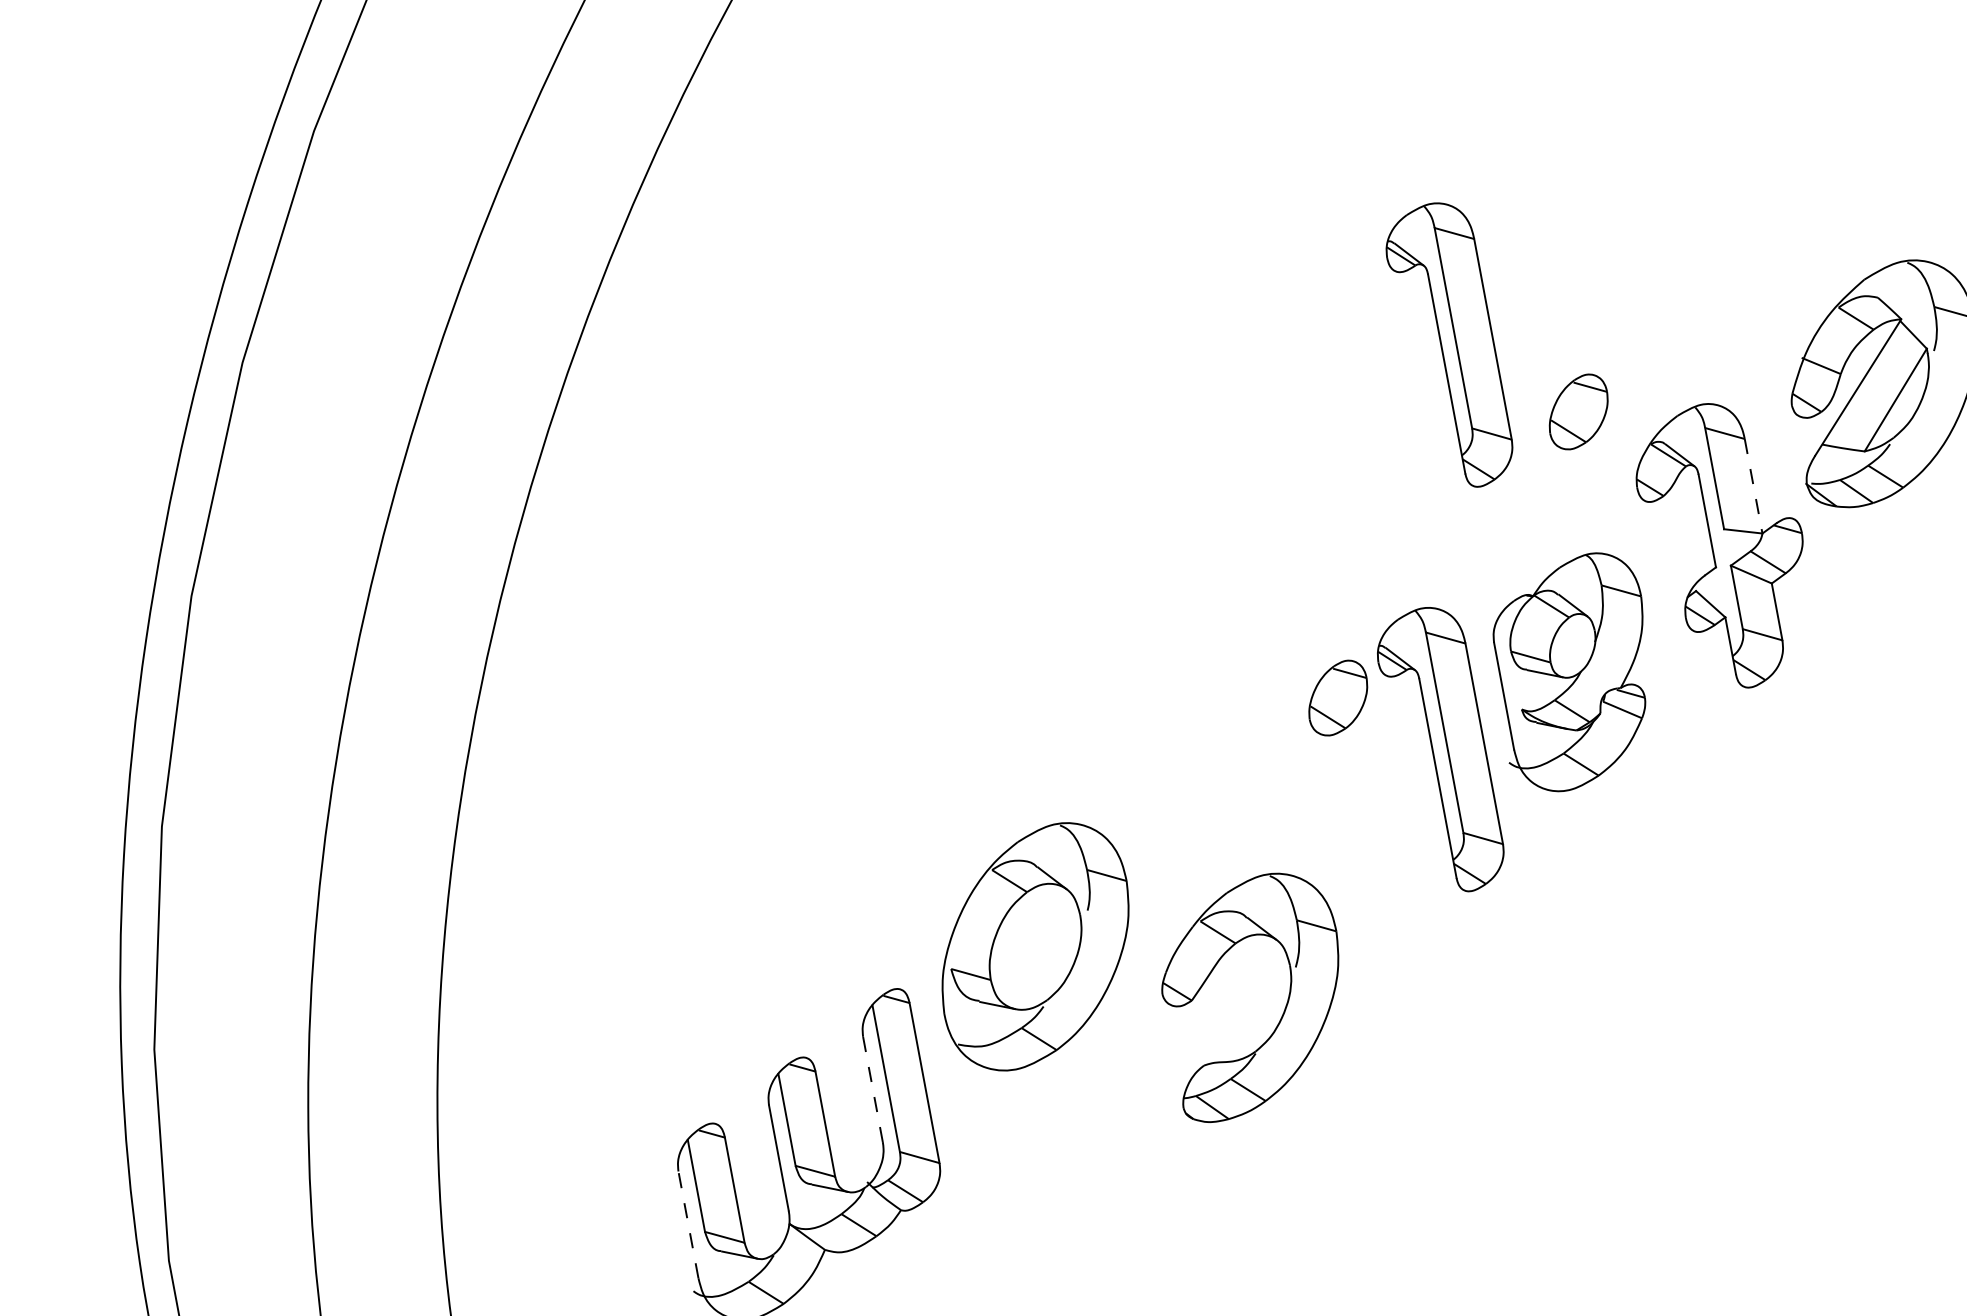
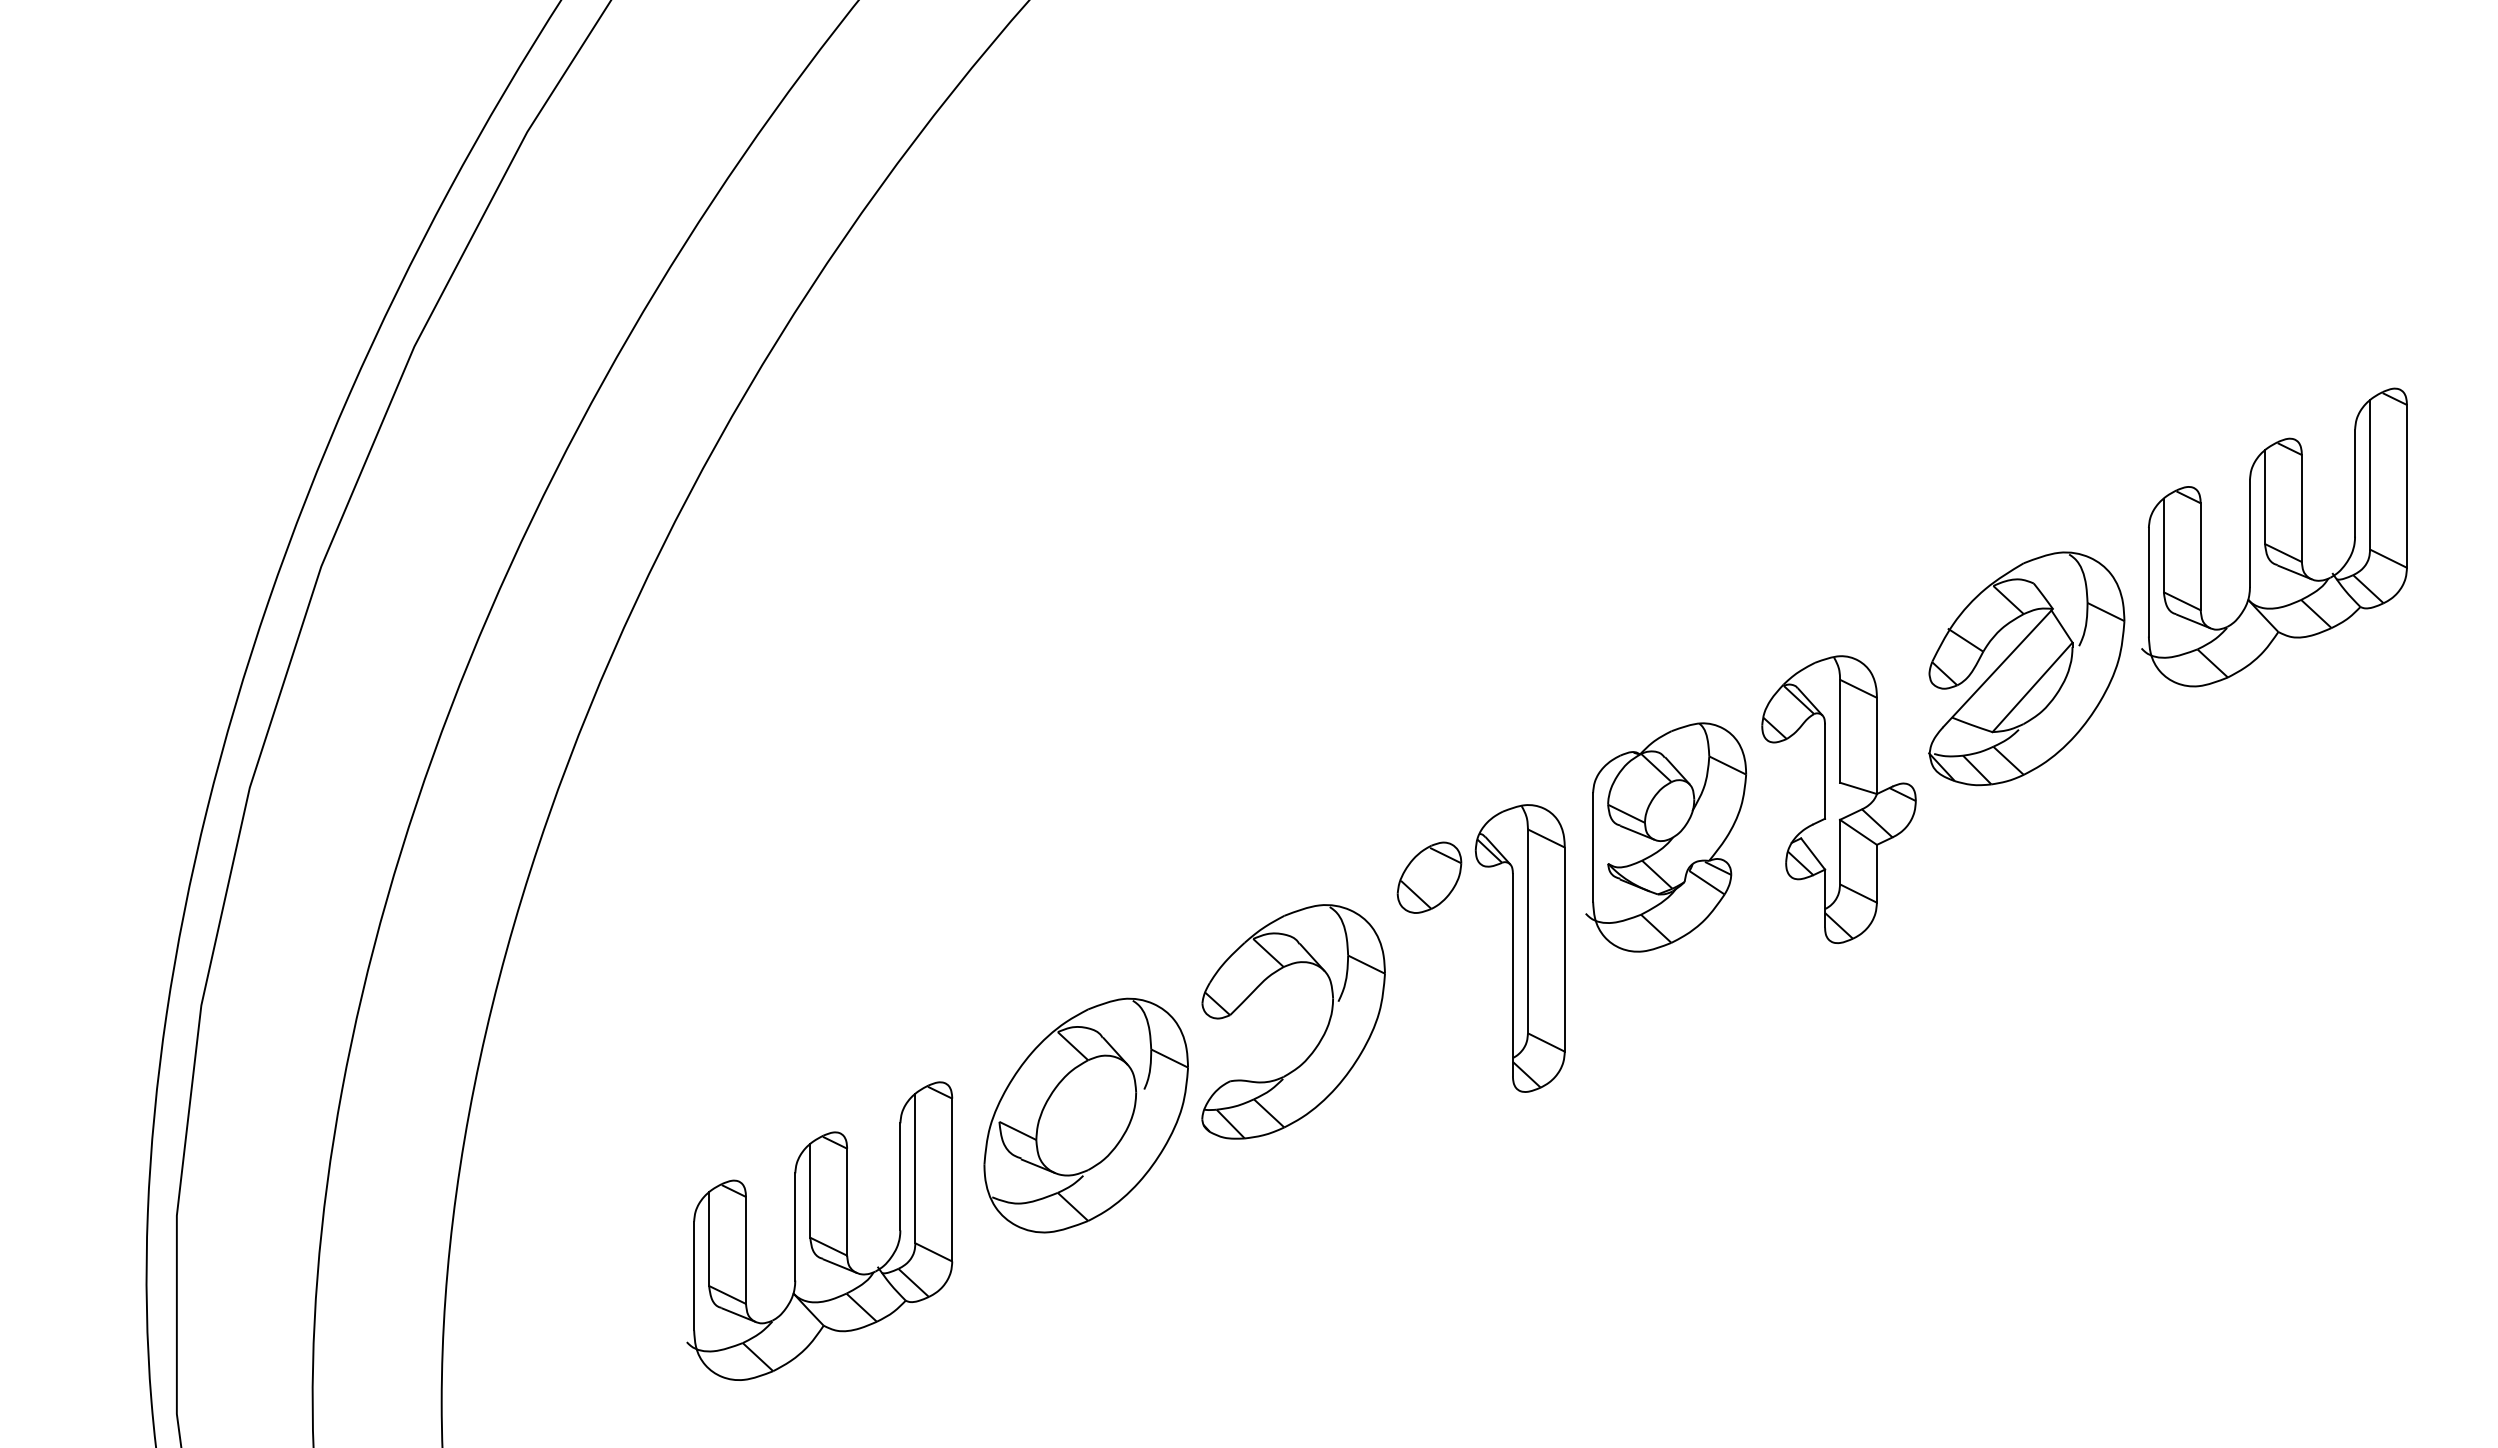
part: (1448, 346) -> (1602, 552), removed
part: (1578, 411) -> (1718, 640), removed
line: (1753, 486) -> (1876, 746), dashed -> solid
part: (1574, 672) -> (1666, 837), moved
part: (1034, 946) -> (1085, 1115), moved
part: (1284, 1006) -> (1320, 1038), moved
line: (873, 1089) -> (900, 1176), dashed -> solid
line: (688, 1224) -> (694, 1275), dashed -> solid

